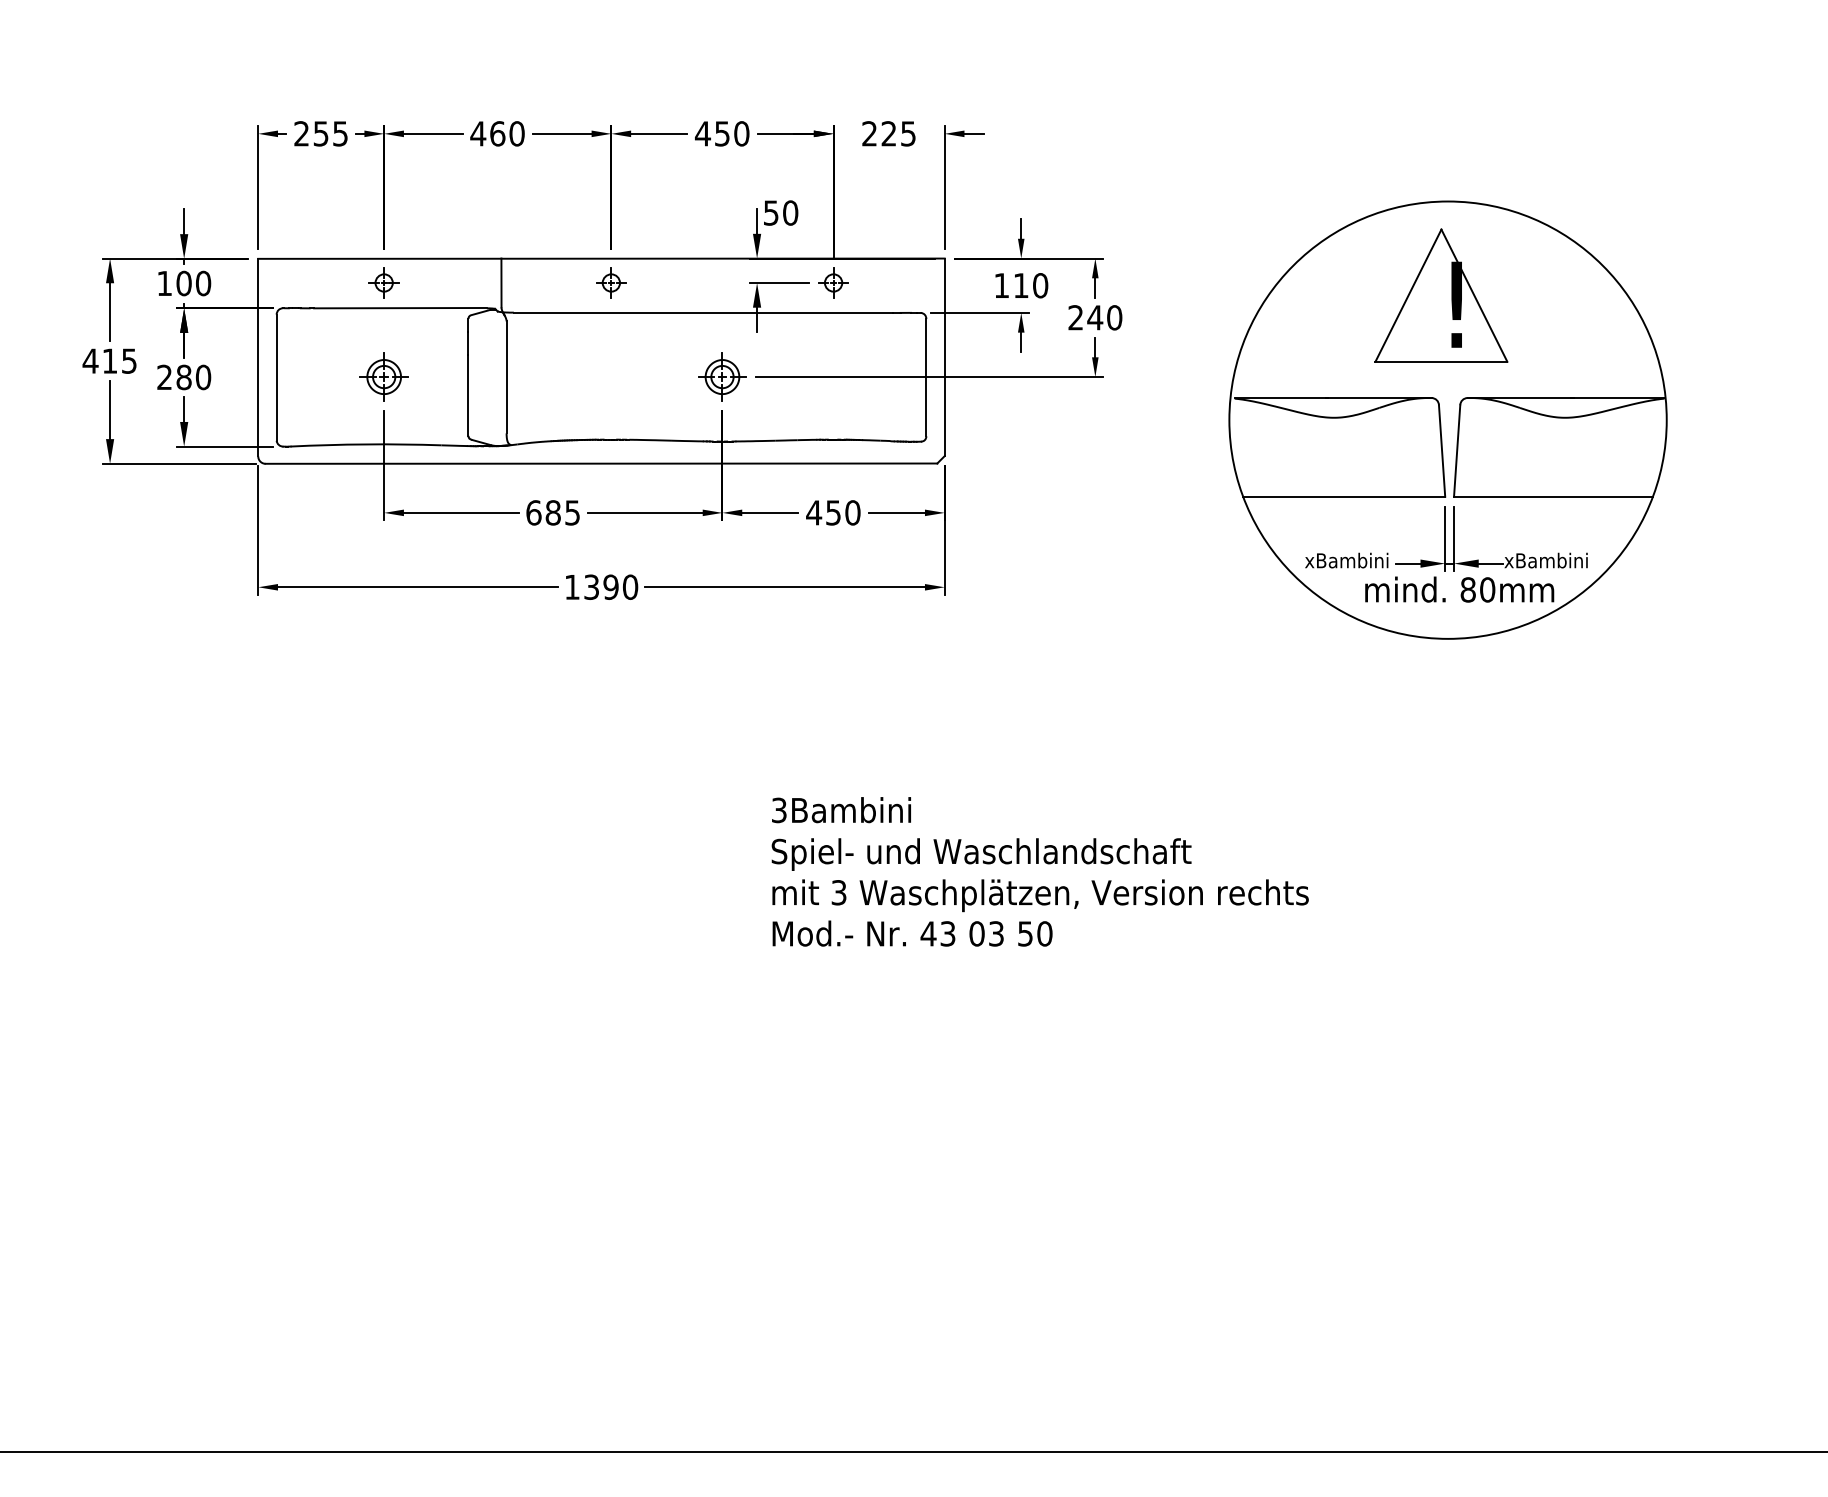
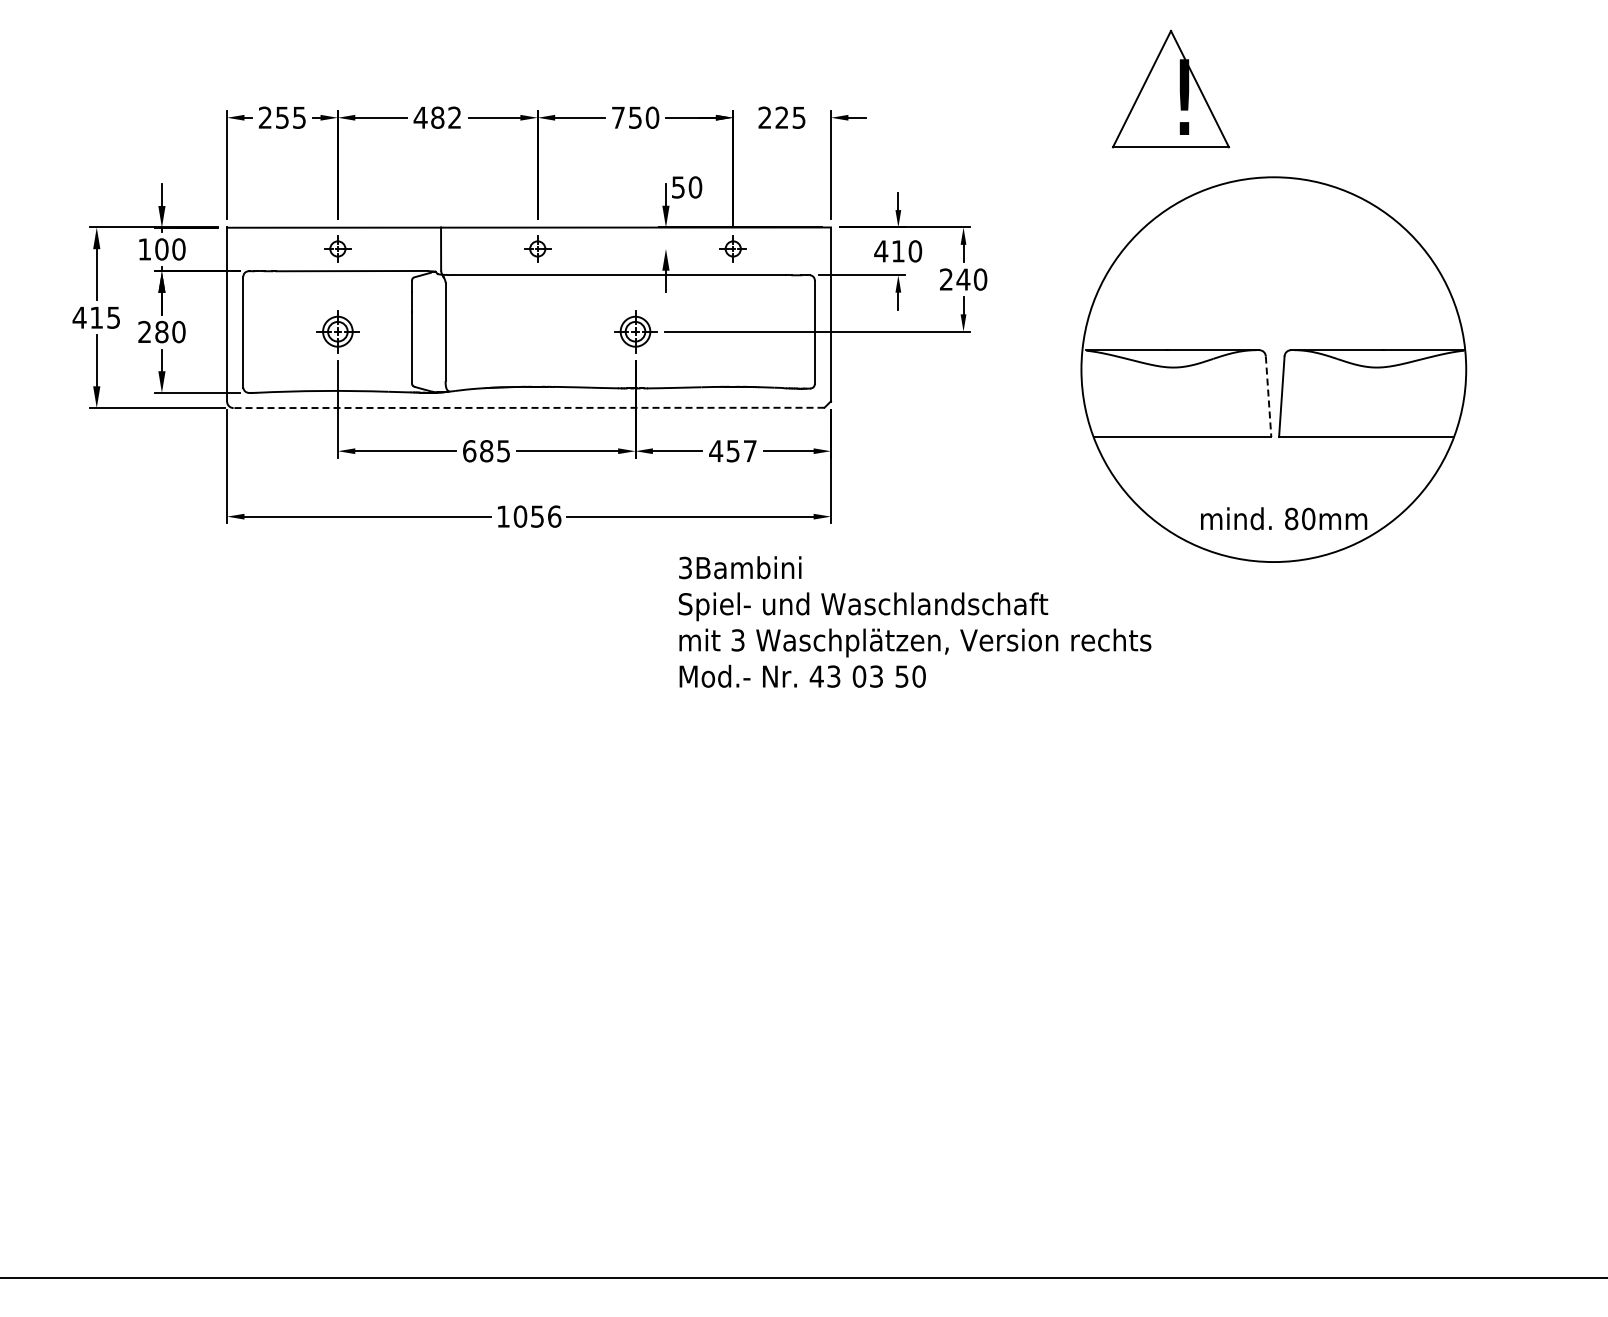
text: (507, 133) -> (446, 117), 460 -> 482
text: (703, 133) -> (618, 117), 450 -> 750
line: (779, 282) -> (685, 248), removed
text: (1002, 285) -> (881, 251), 110 -> 410
part: (1441, 294) -> (1171, 88), moved
line: (1441, 451) -> (1268, 397), solid -> dashed
line: (600, 463) -> (528, 407), solid -> dashed
text: (852, 513) -> (749, 451), 450 -> 457
part: (1446, 538) -> (1272, 473), removed
text: (611, 587) -> (537, 516), 1390 -> 1056
text: (1039, 871) -> (914, 621), moved

